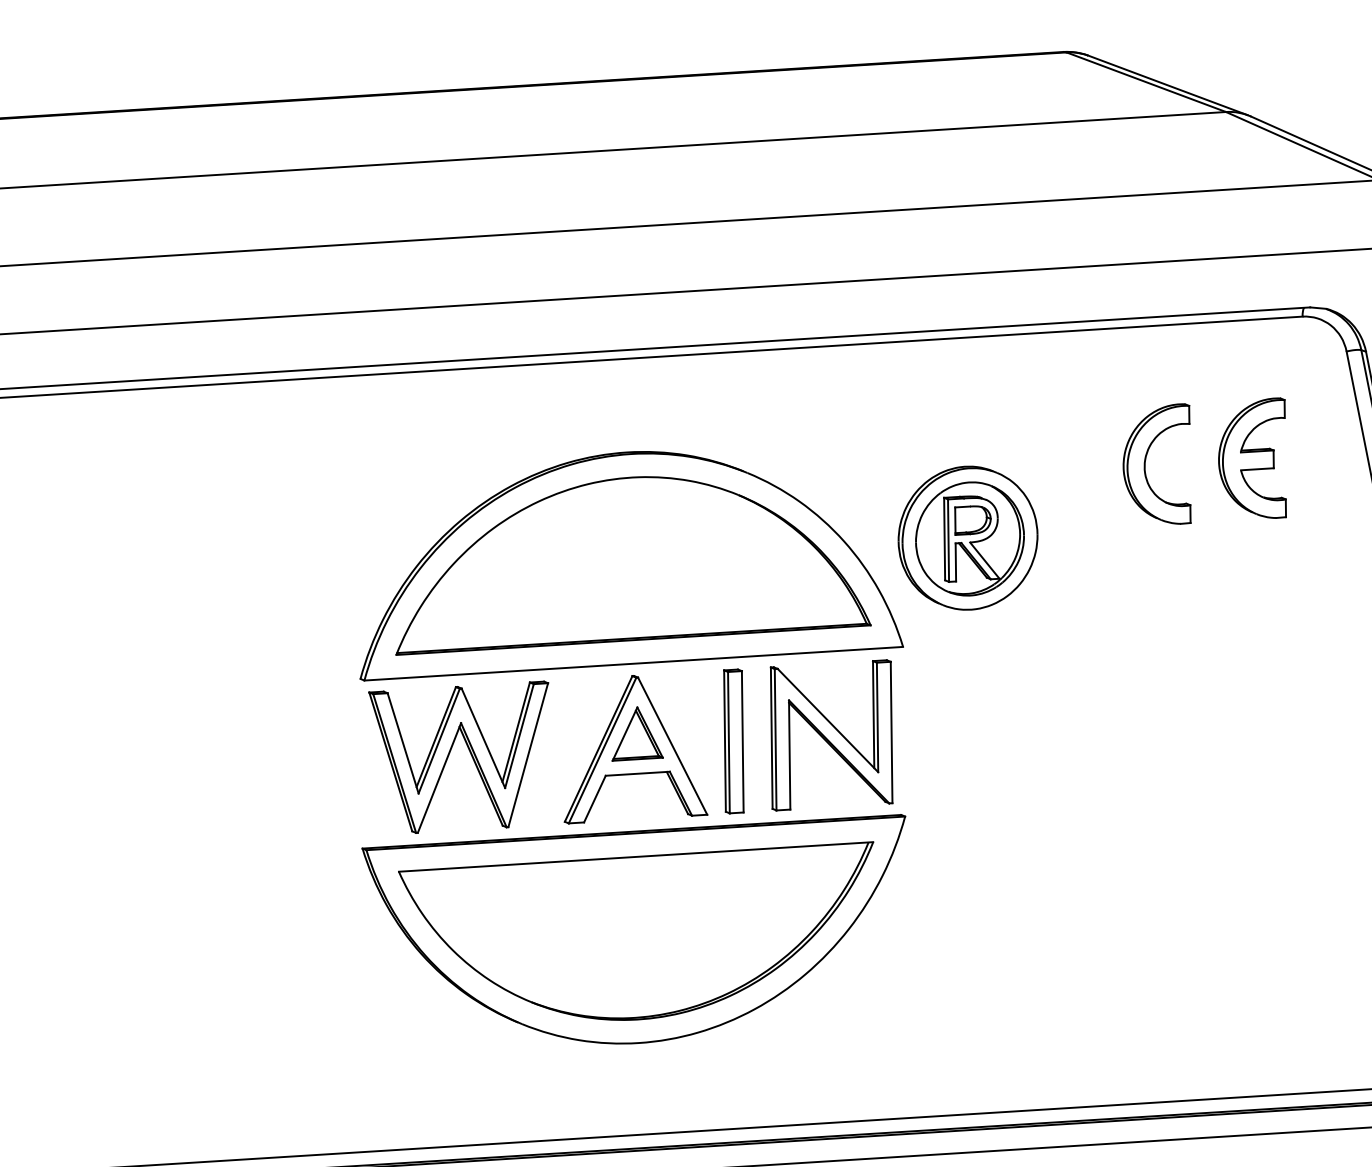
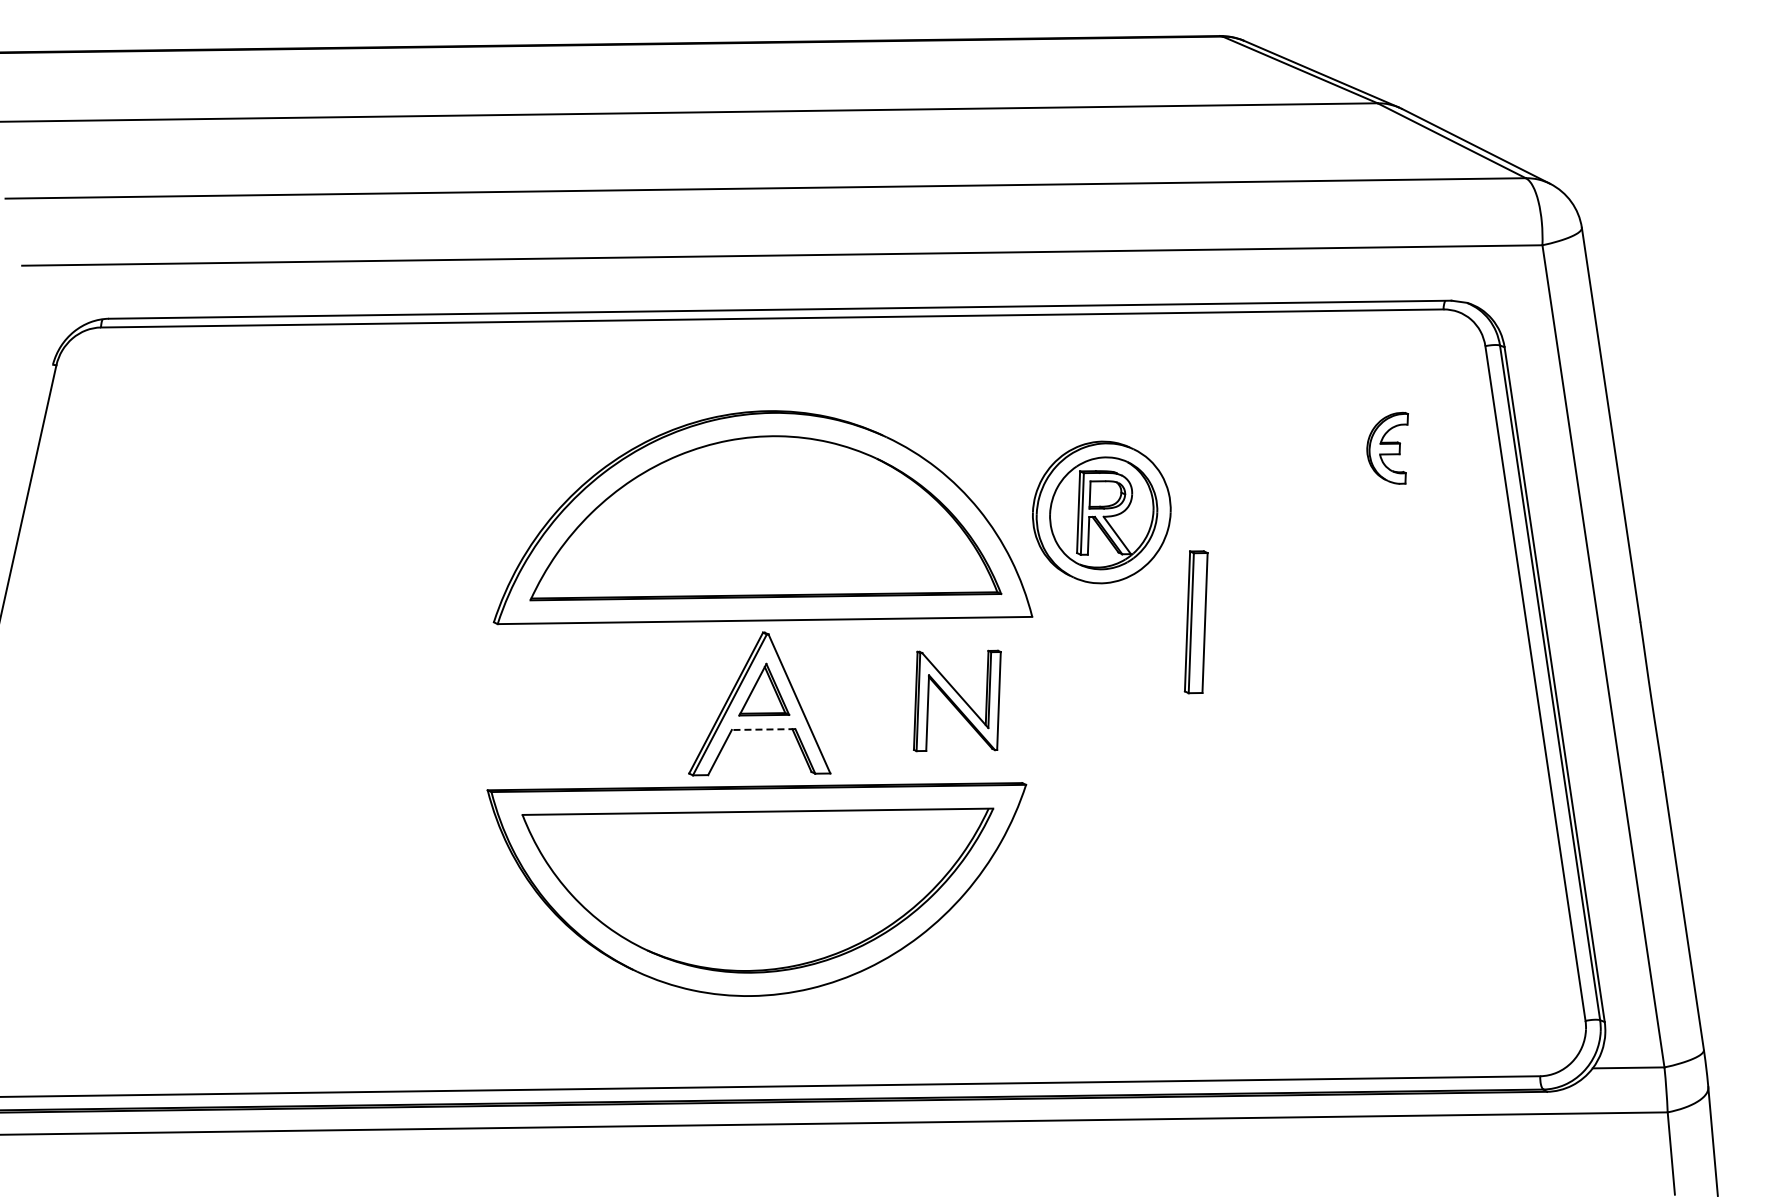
part: (1252, 459) -> (1387, 448), size x0.6
part: (1146, 464) -> (1281, 448), removed
part: (831, 734) -> (957, 700), size x0.7
part: (733, 741) -> (1195, 622), moved
part: (469, 753) -> (598, 701), removed
line: (637, 773) -> (763, 729), solid -> dashed

